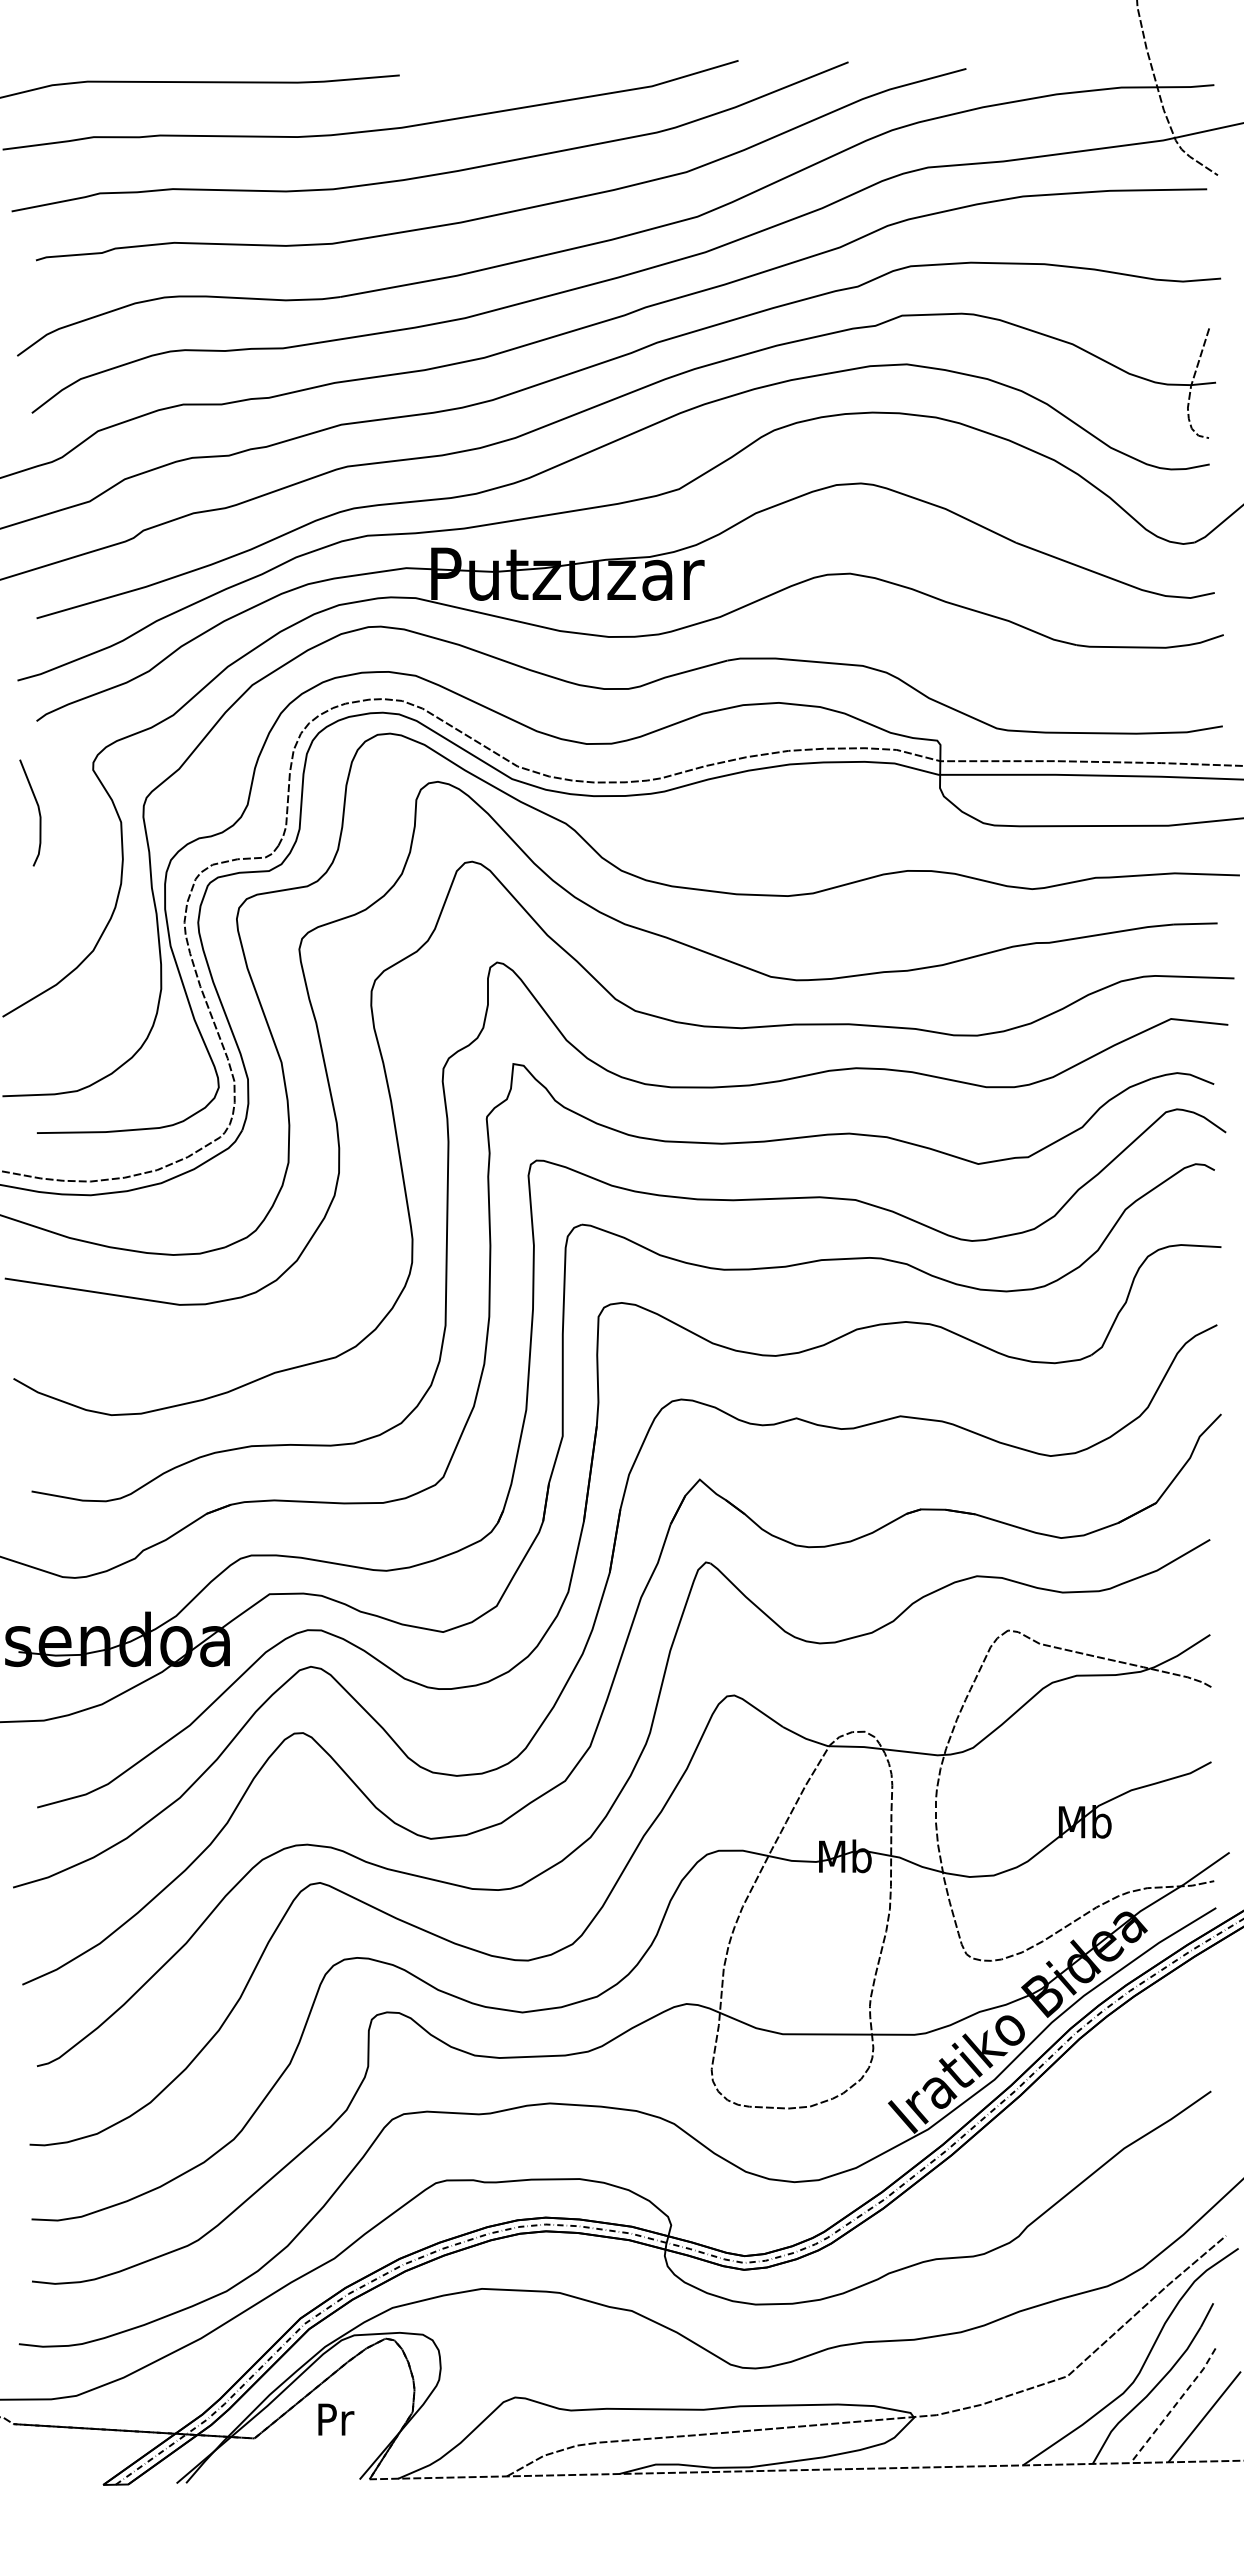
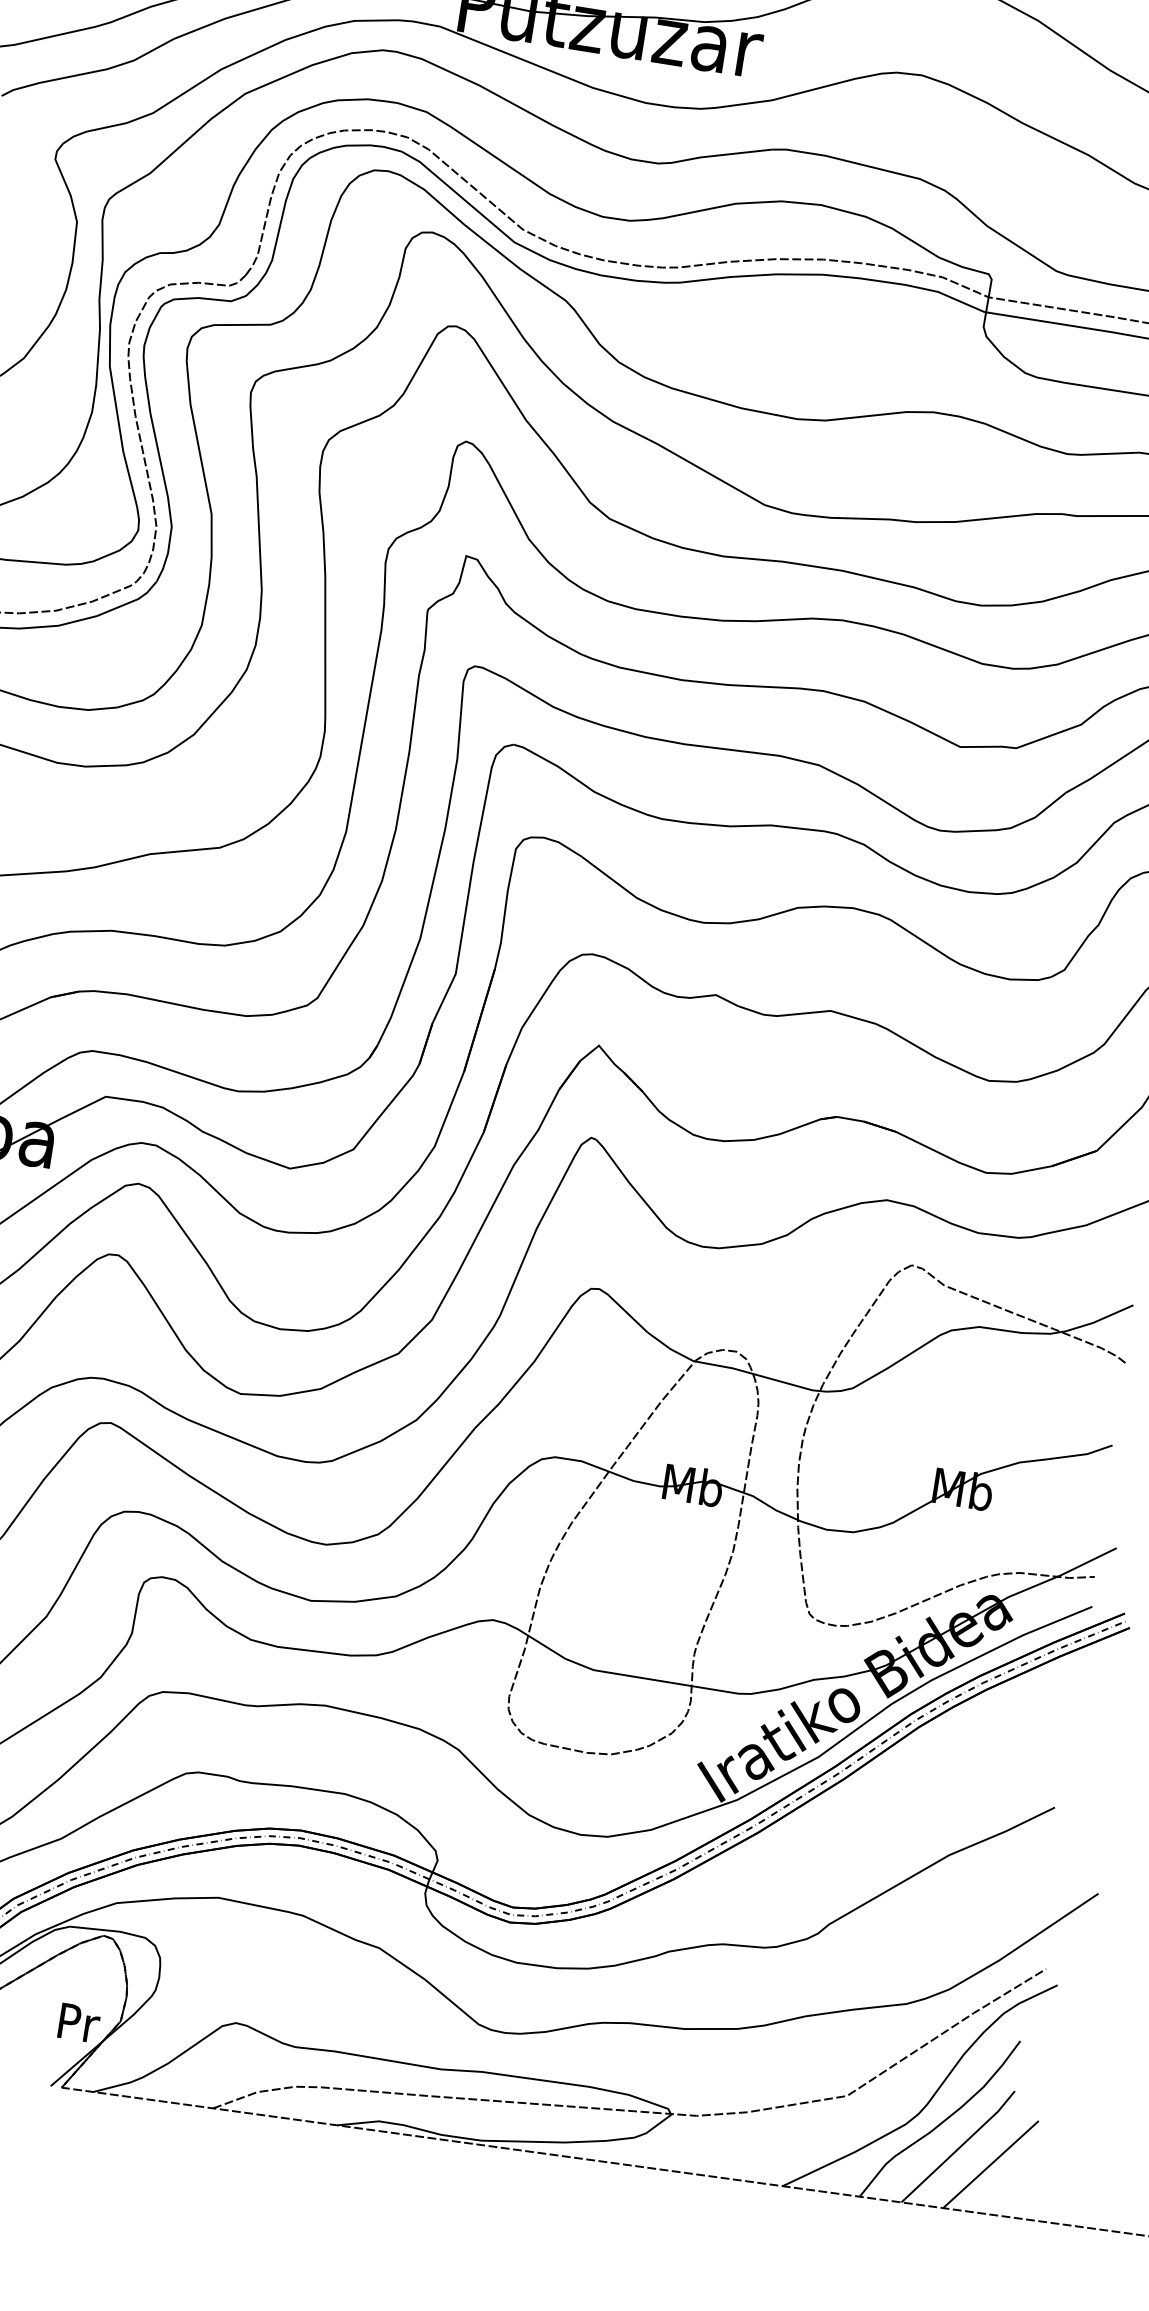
line: (1174, 2406) -> (959, 2147), dashed -> solid
text: (336, 2419) -> (79, 2023), moved

